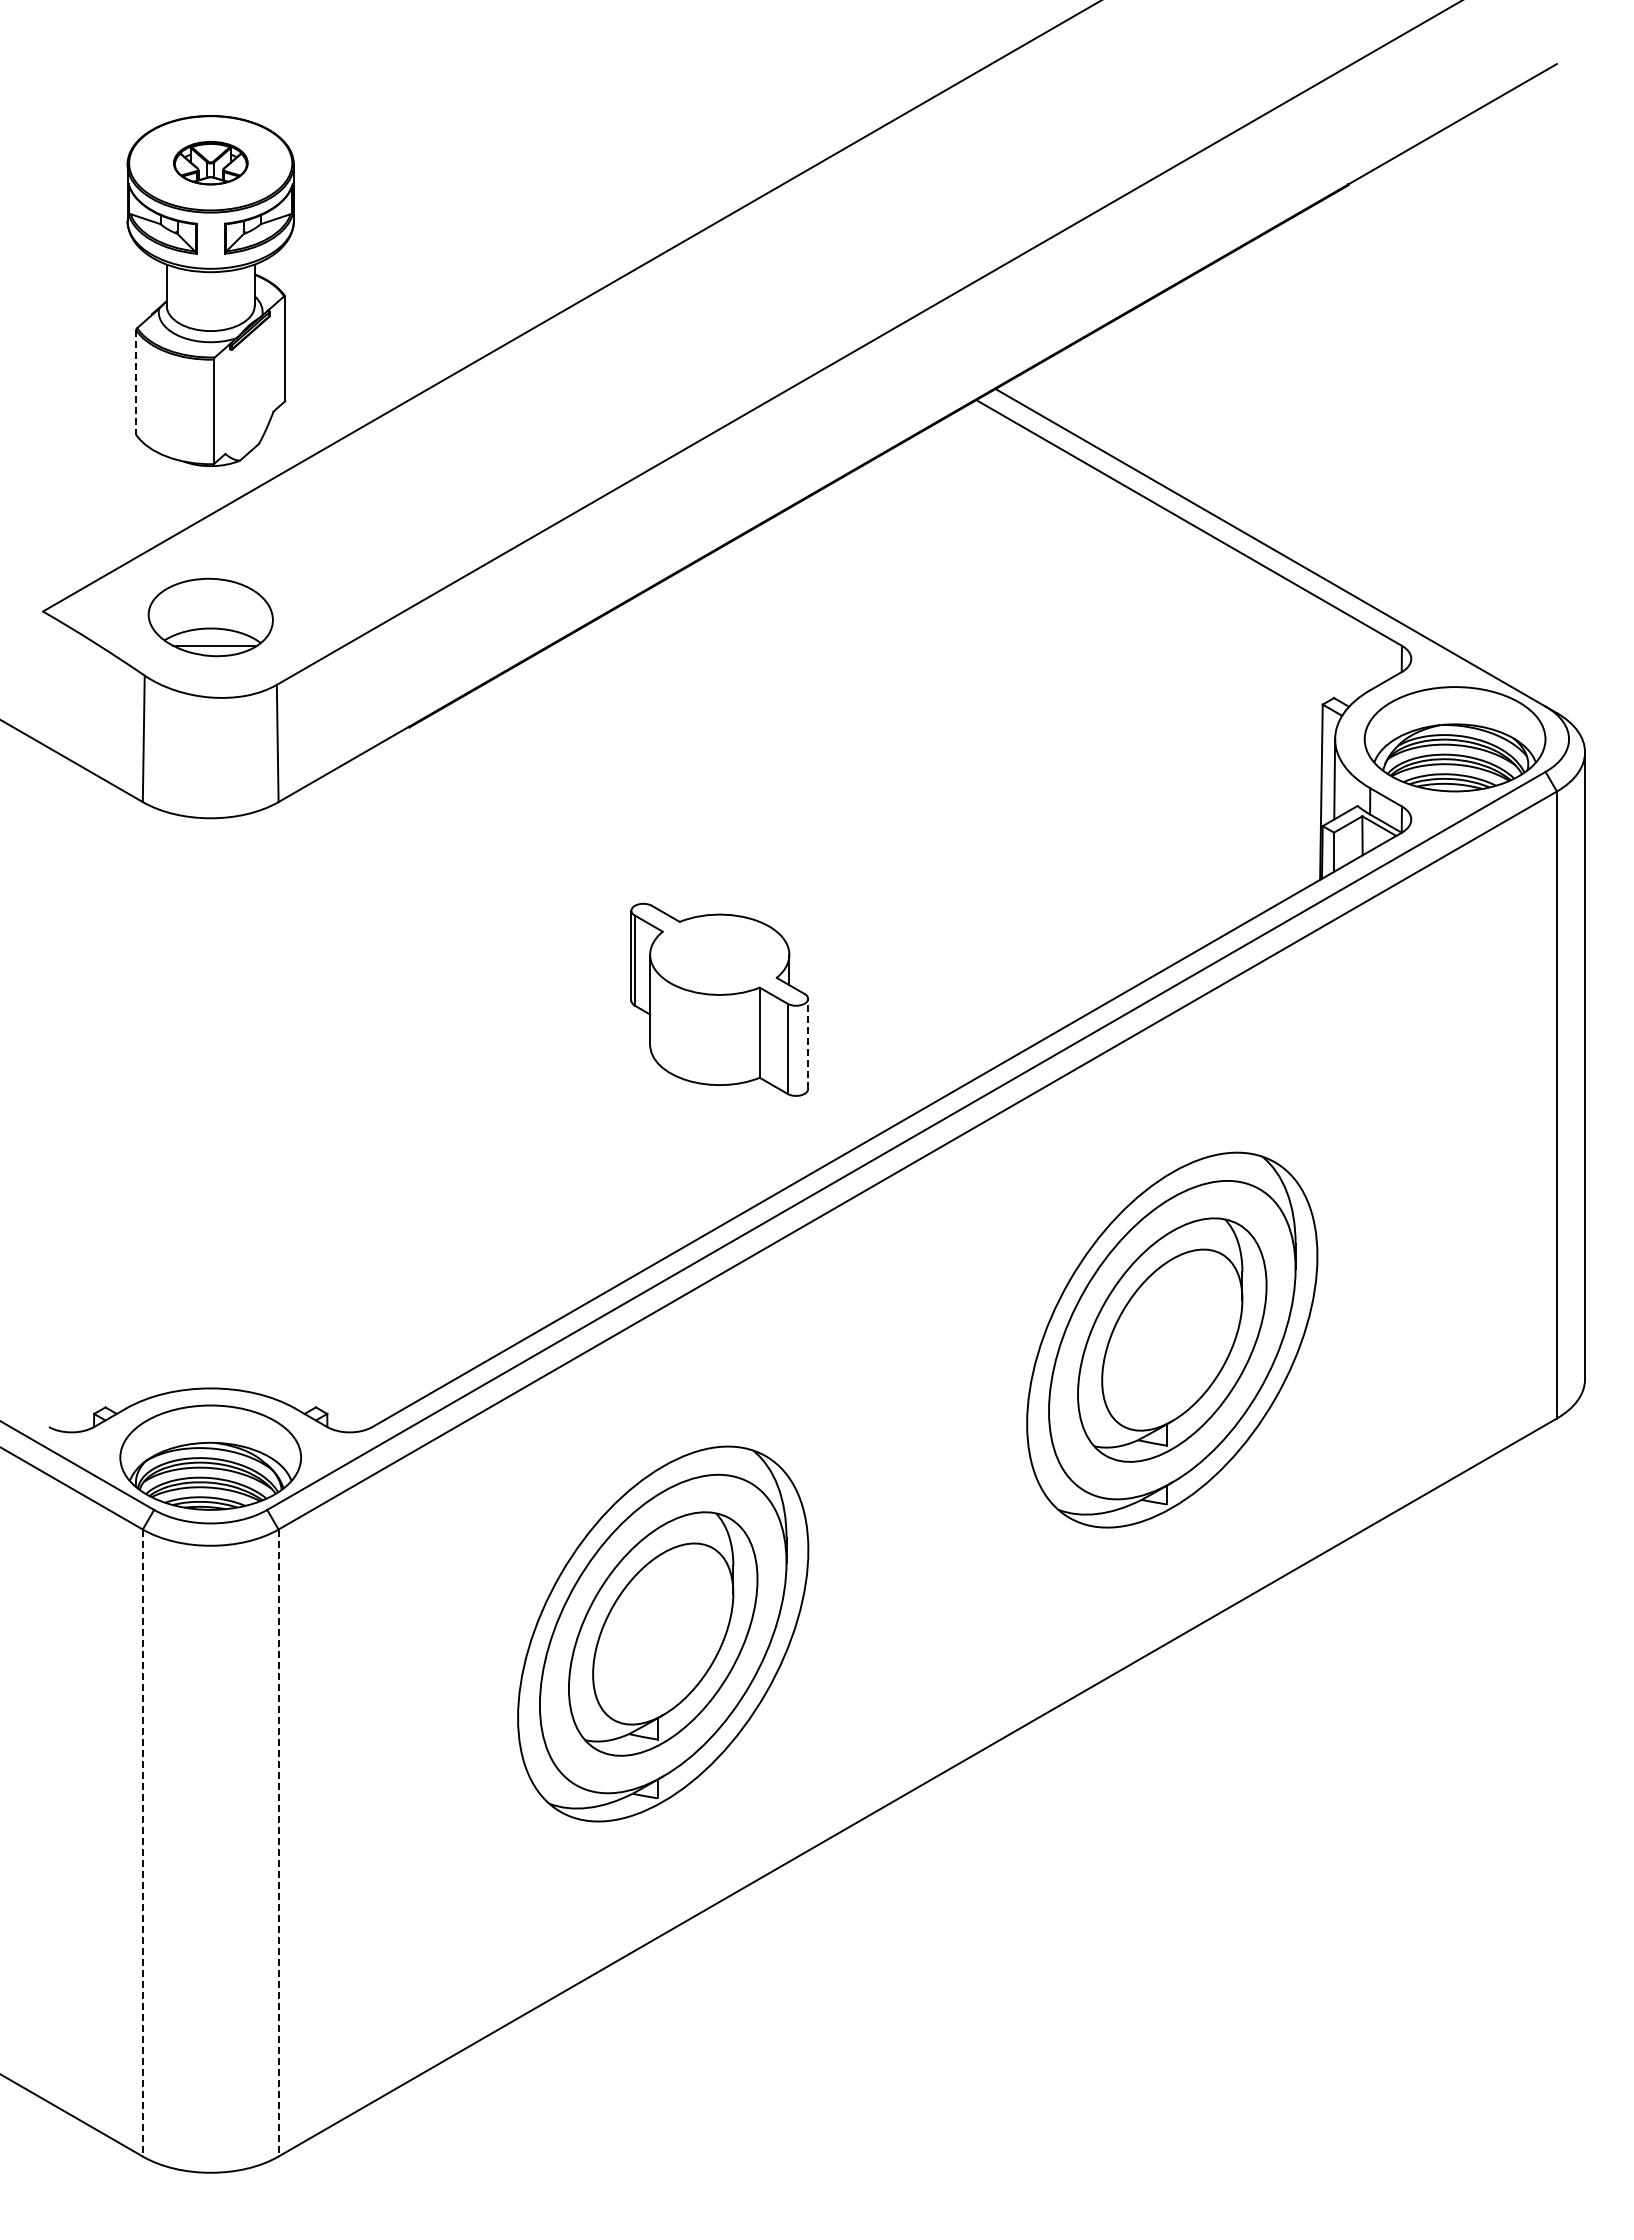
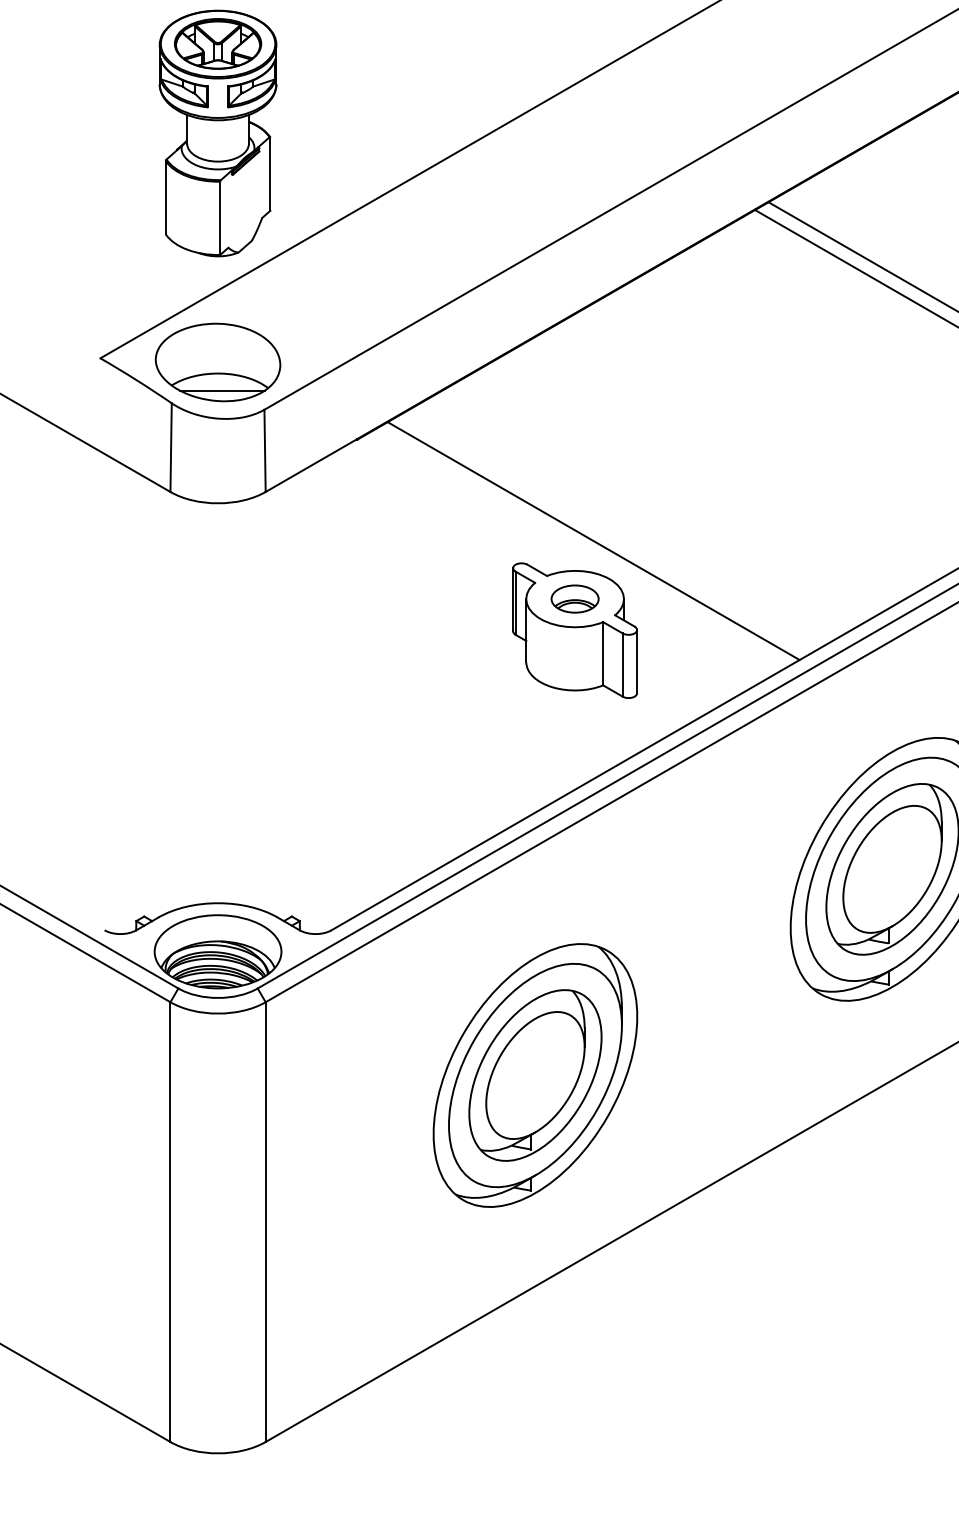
part: (210, 162) -> (217, 43), size x1.67
line: (136, 383) -> (166, 198), dashed -> solid
part: (210, 617) -> (217, 362), size x1.43
line: (745, 871) -> (593, 540), added
part: (719, 954) -> (574, 598), added
line: (808, 1043) -> (637, 661), dashed -> solid
line: (142, 1843) -> (170, 1222), dashed -> solid
line: (278, 1843) -> (265, 1222), dashed -> solid

